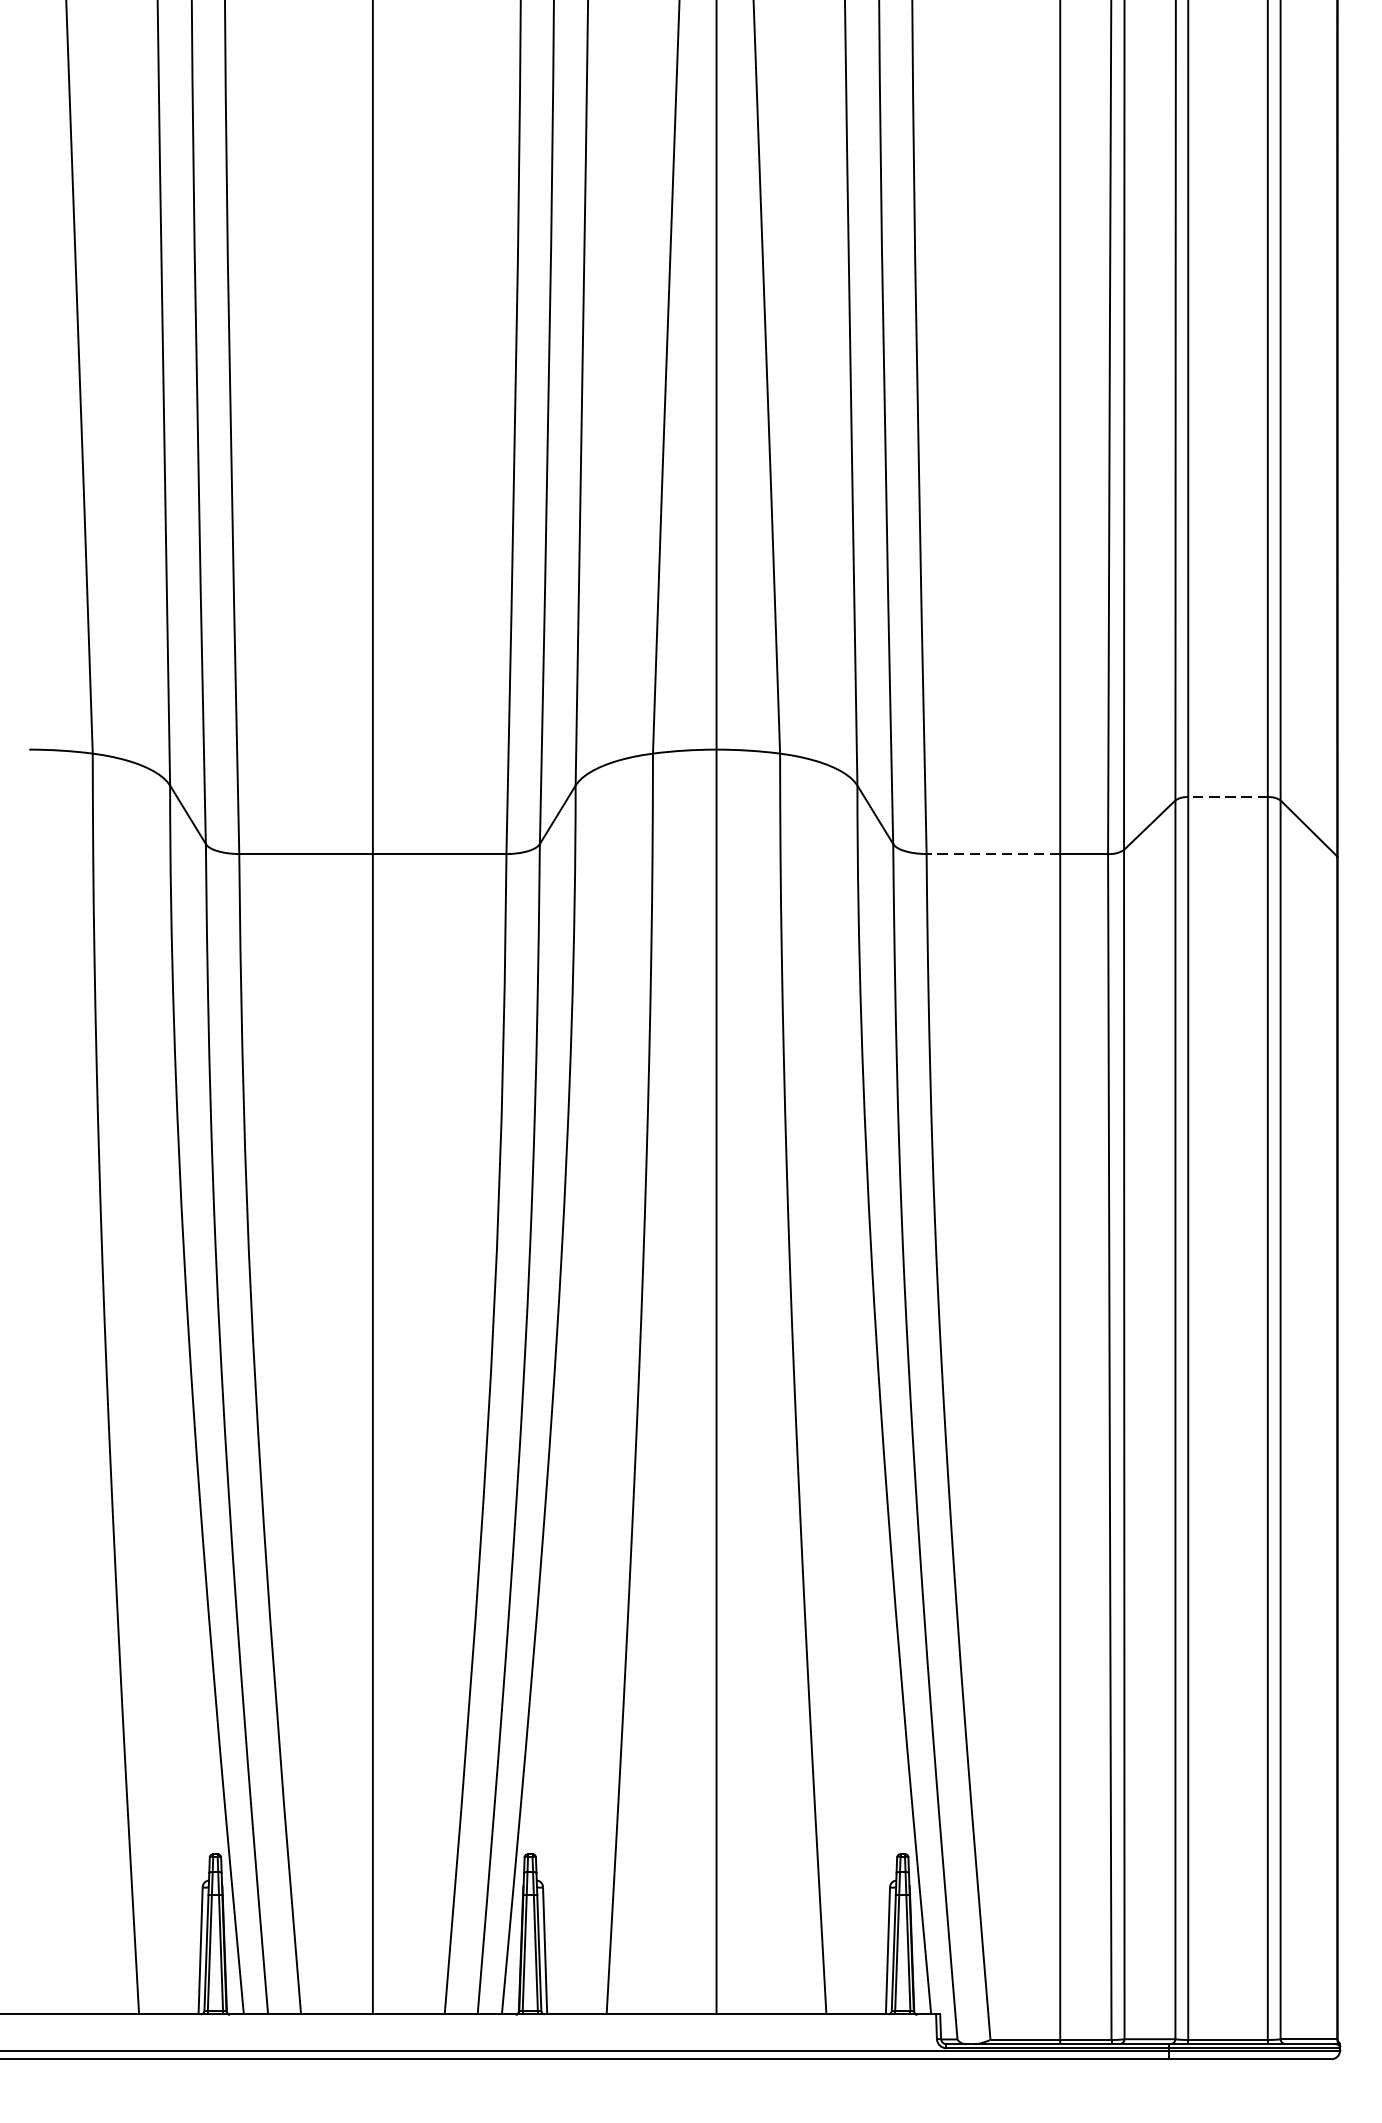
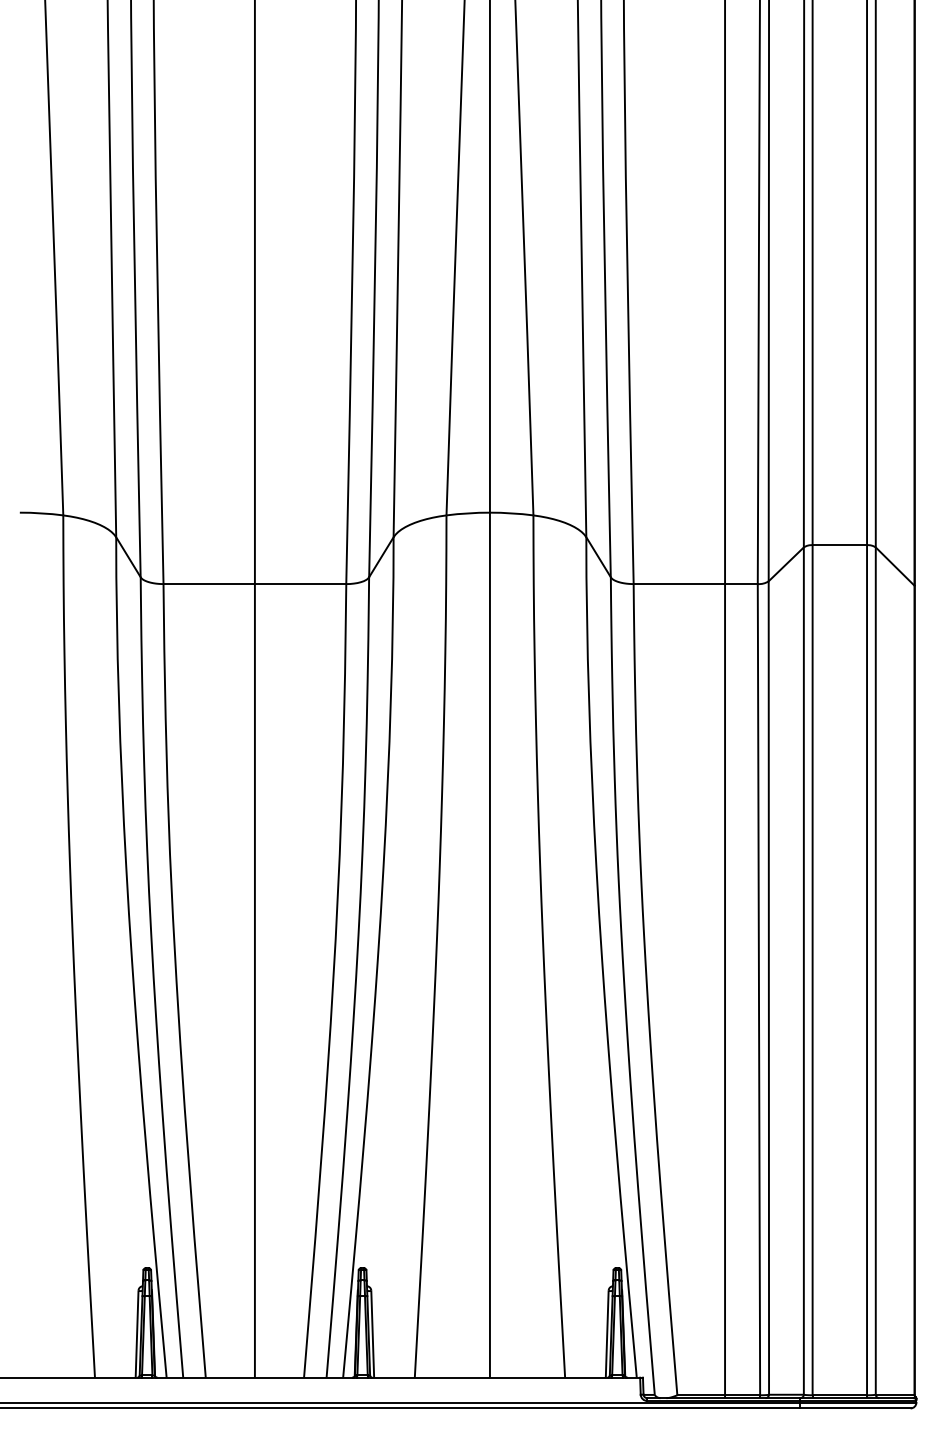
line: (1227, 797) -> (839, 545), dashed -> solid
line: (993, 854) -> (679, 584), dashed -> solid

